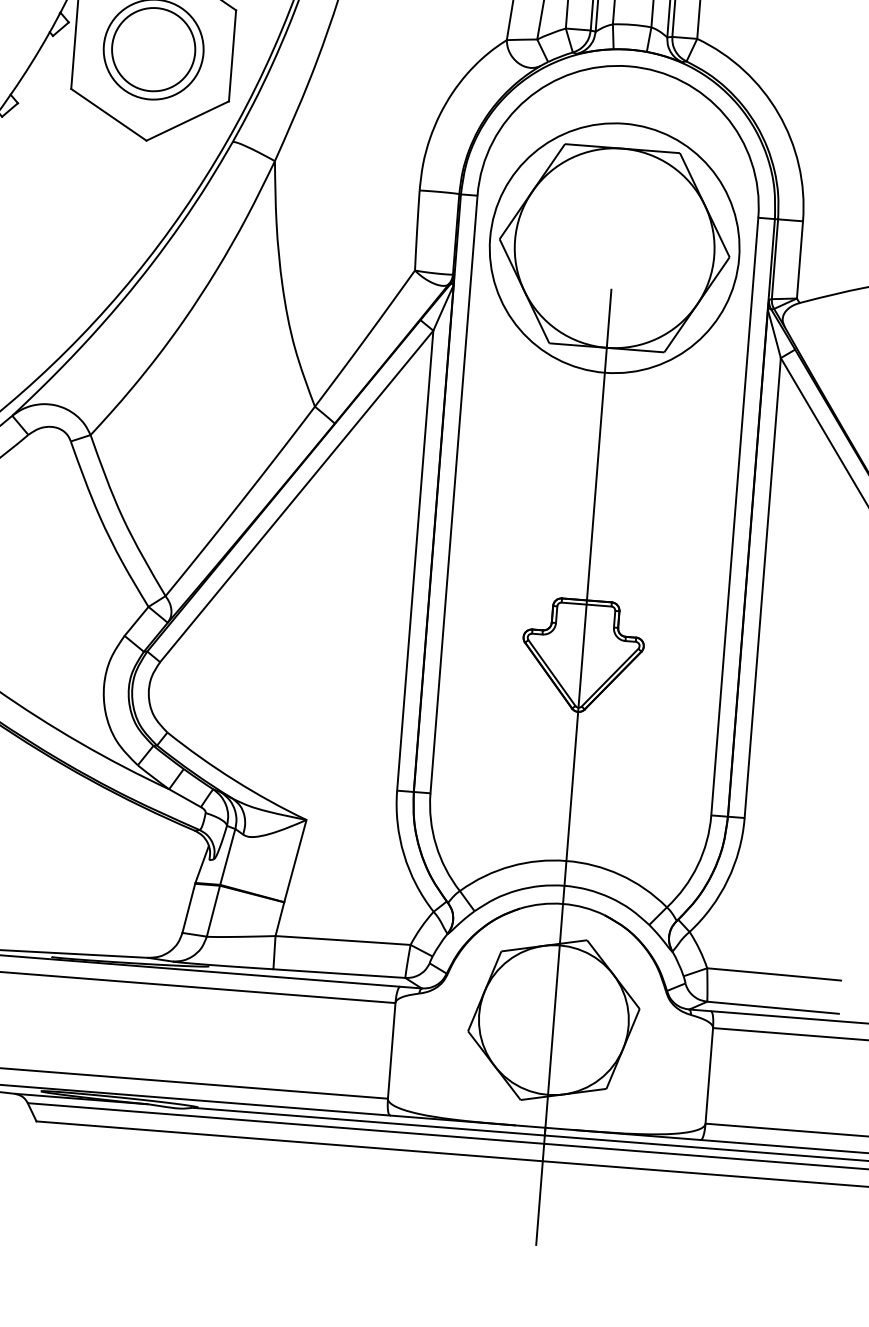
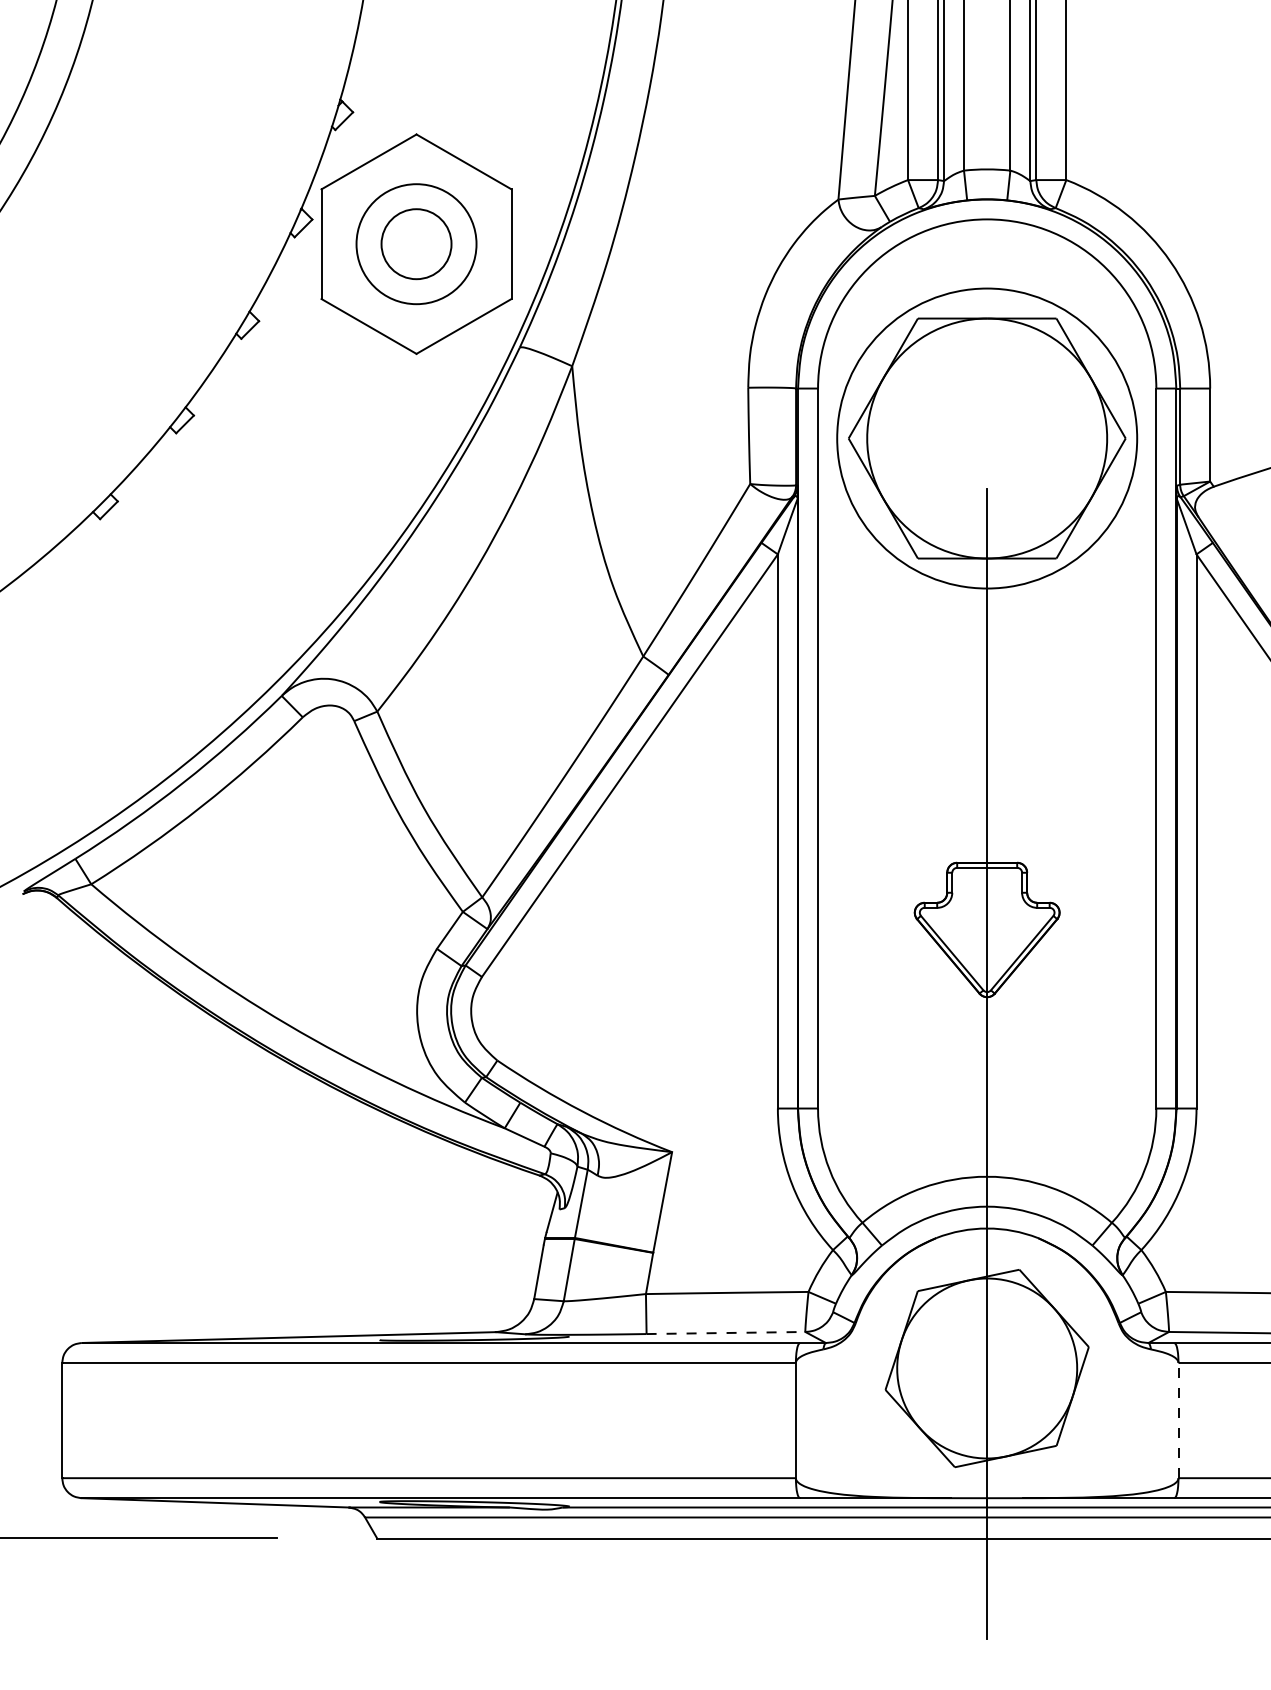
circle: (153, 49) -> (416, 244), size x0.7
line: (339, 974) -> (726, 1333), solid -> dashed
line: (709, 1075) -> (1178, 1420), solid -> dashed

